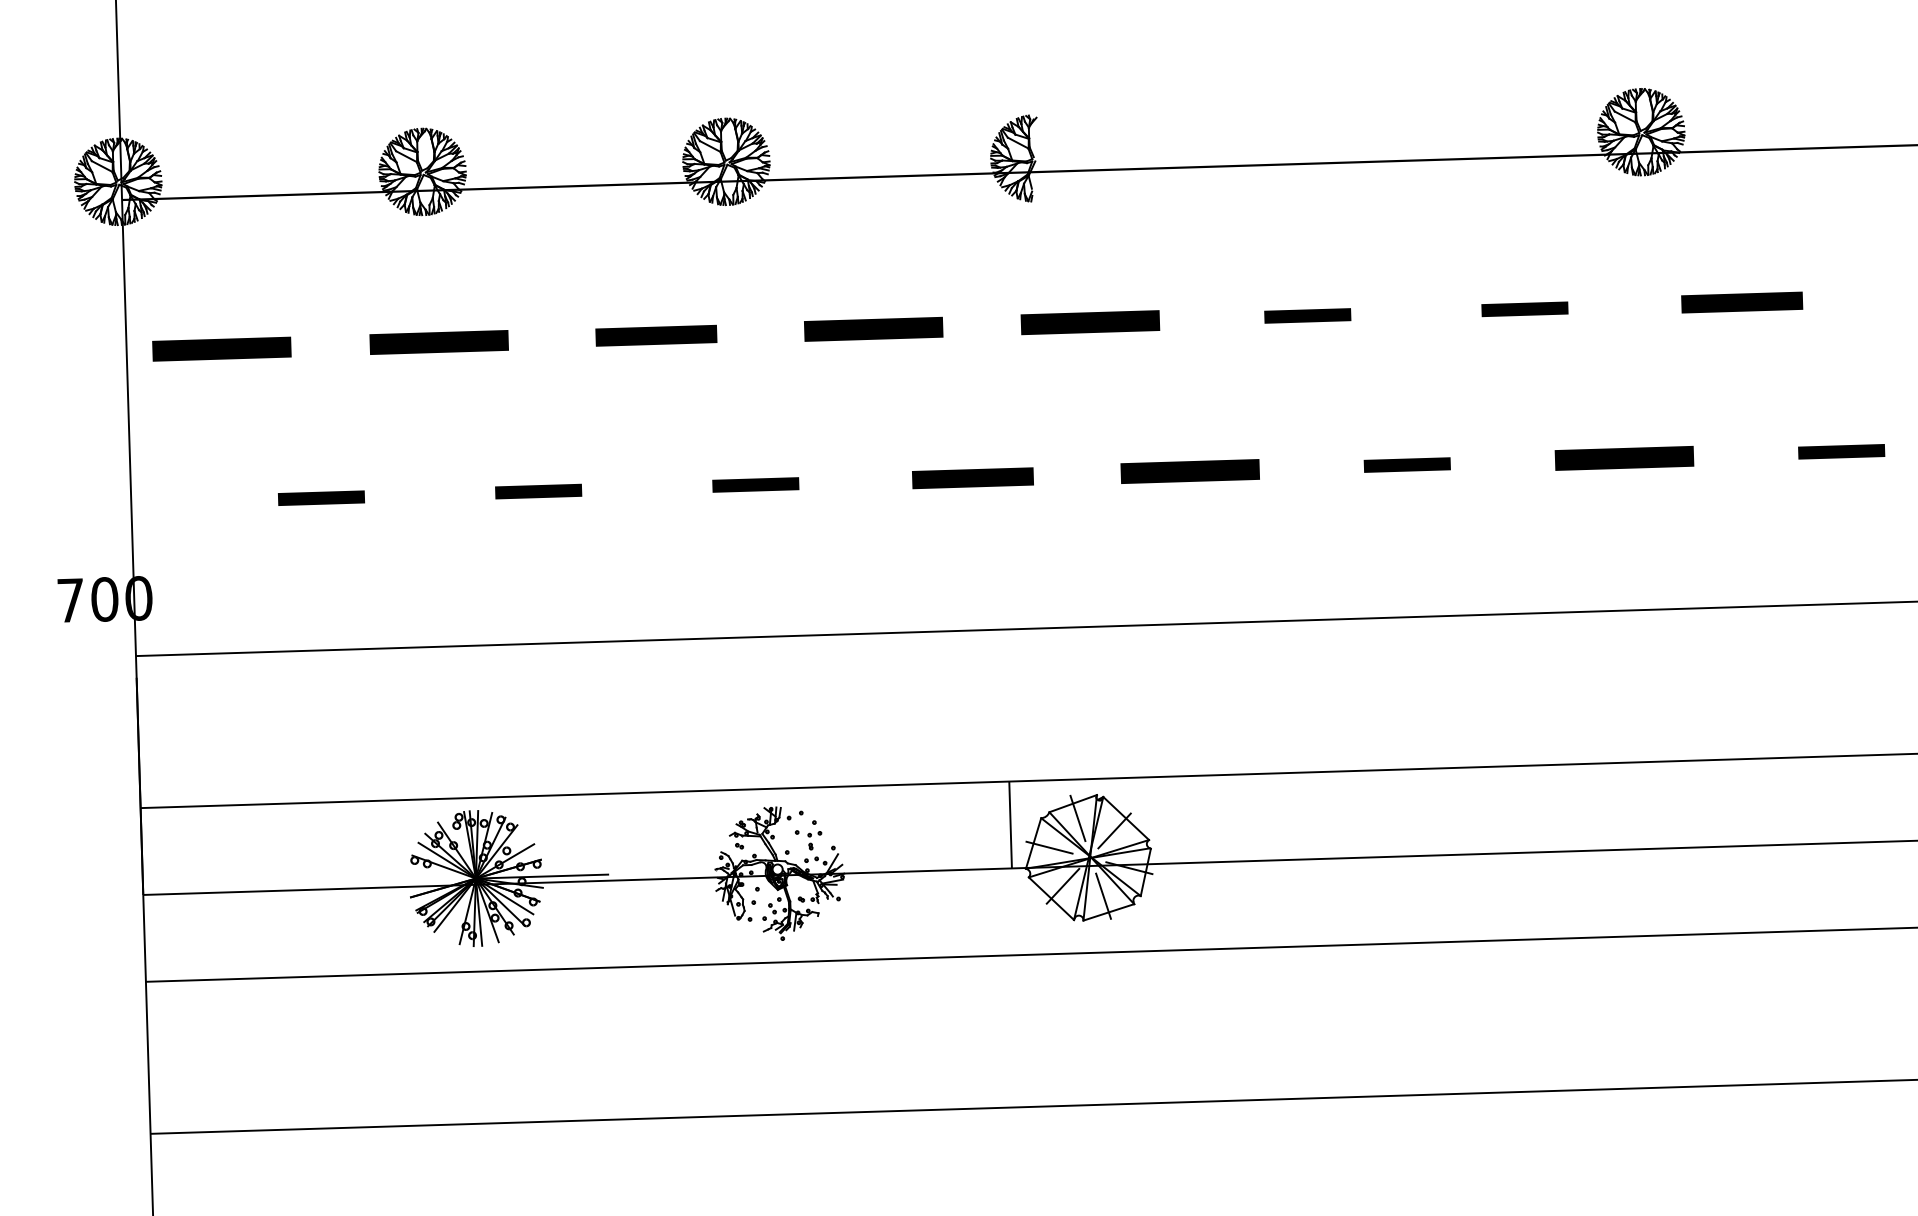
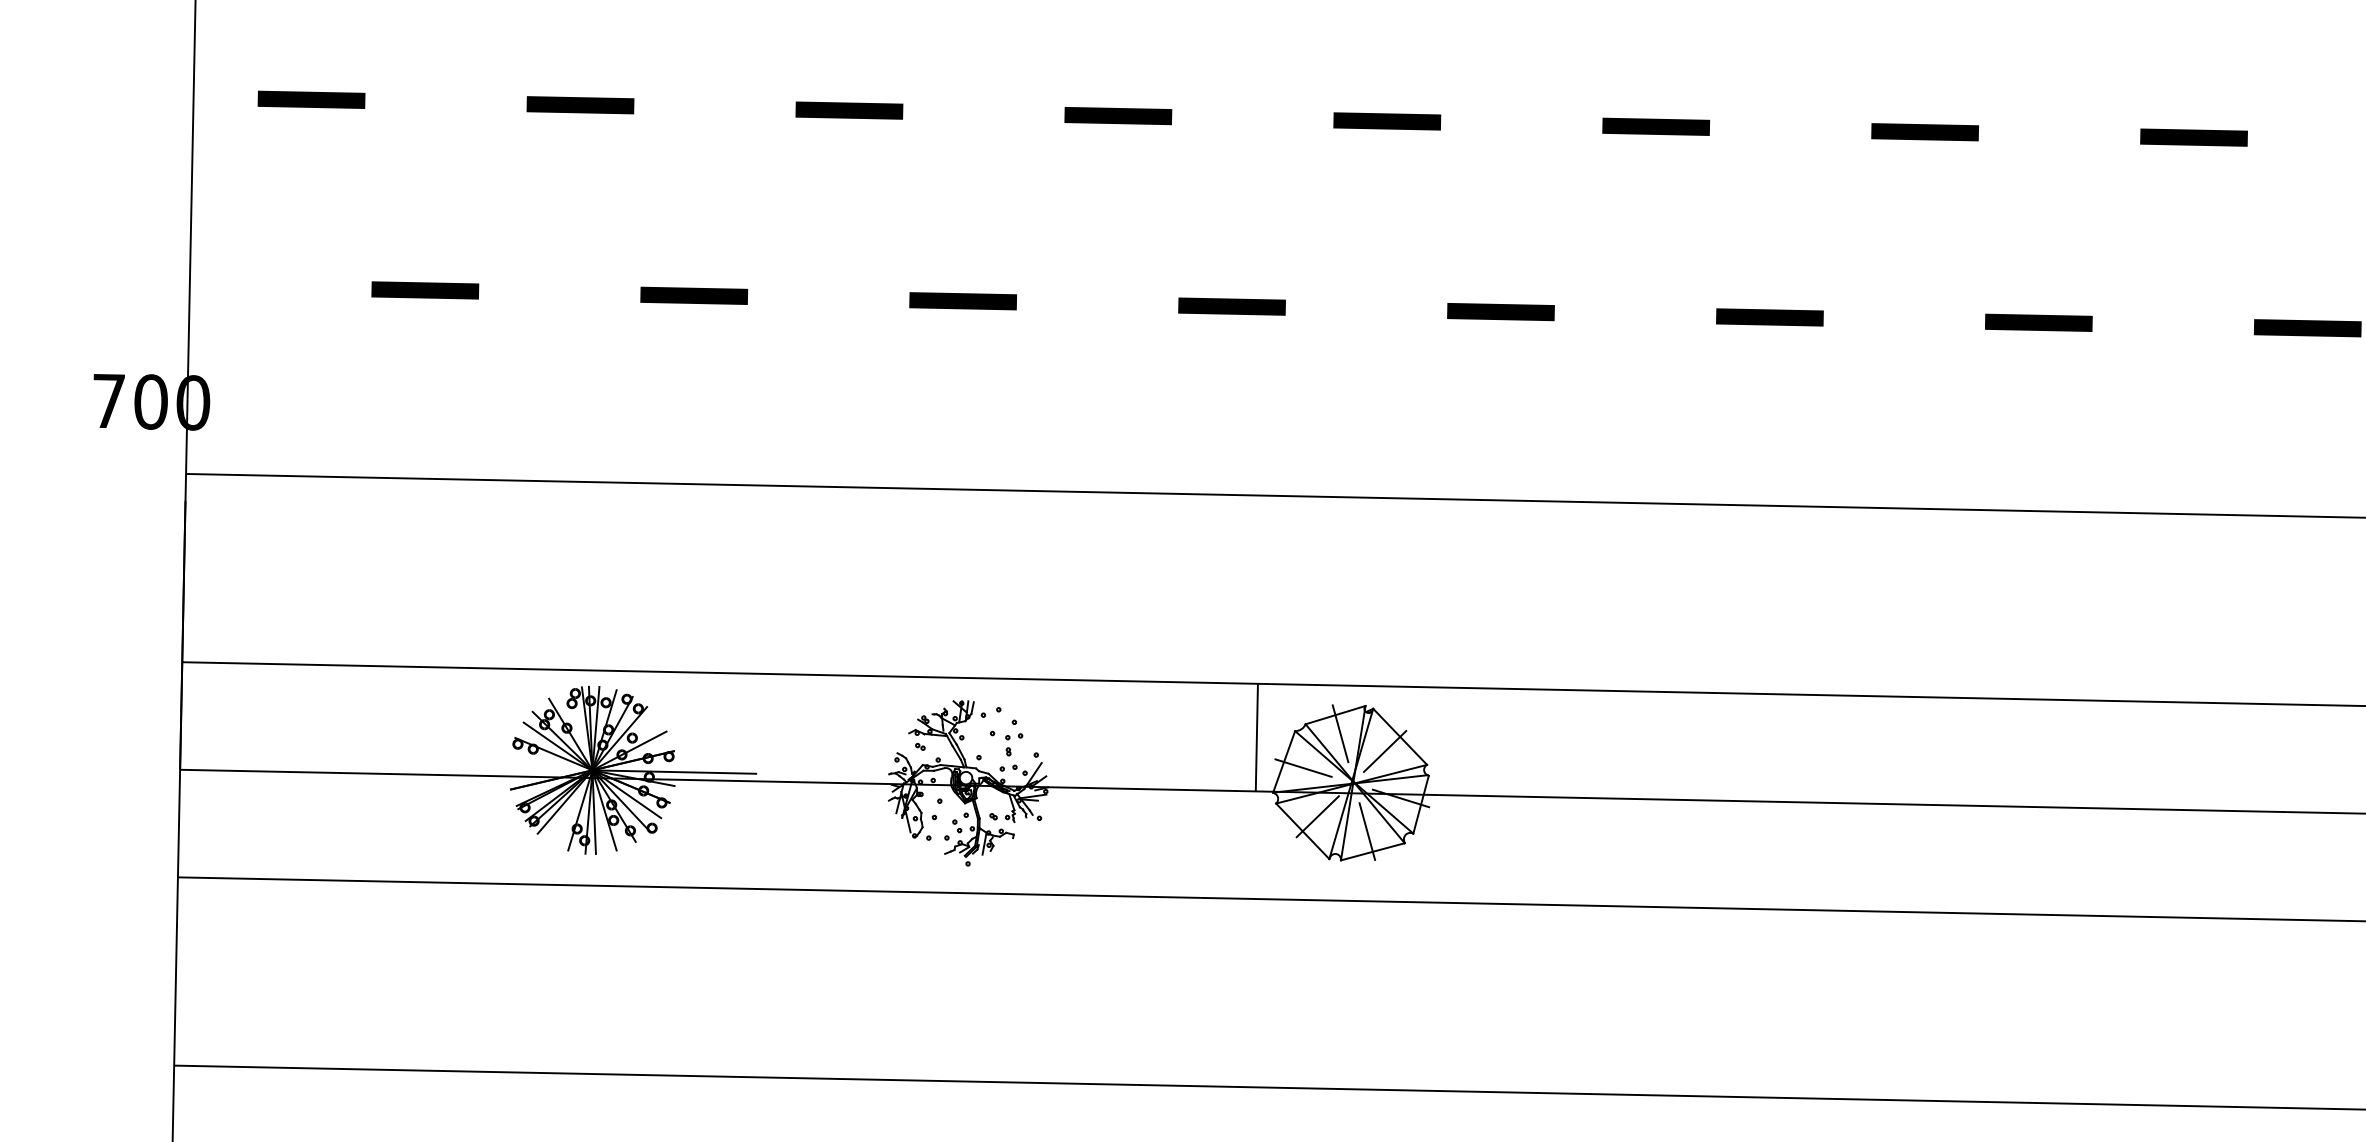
part: (1741, 302) -> (2193, 137), size x0.71
part: (1090, 322) -> (1387, 121), size x0.62
part: (872, 328) -> (1117, 115), size x0.62
part: (655, 335) -> (848, 110), size x0.71
part: (438, 342) -> (579, 105), size x0.62
part: (221, 348) -> (311, 99), size x0.62
part: (1624, 458) -> (2038, 322), size x0.62
part: (1189, 471) -> (1500, 311), size x0.62
part: (972, 478) -> (1231, 306), size x0.71

